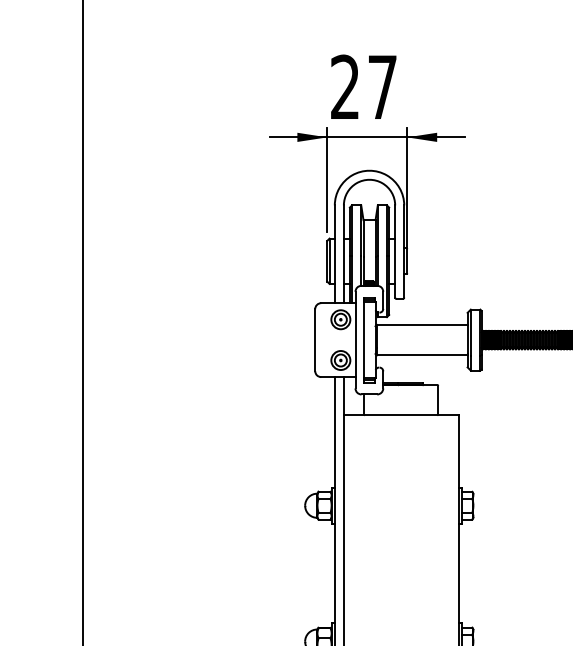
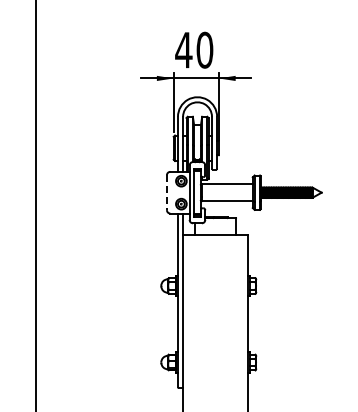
text: (364, 86) -> (194, 49), 27 -> 40
line: (314, 341) -> (166, 193), solid -> dashed

